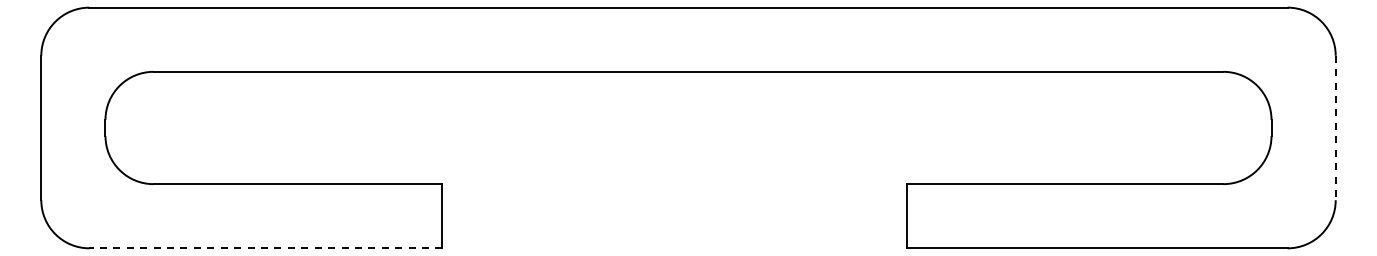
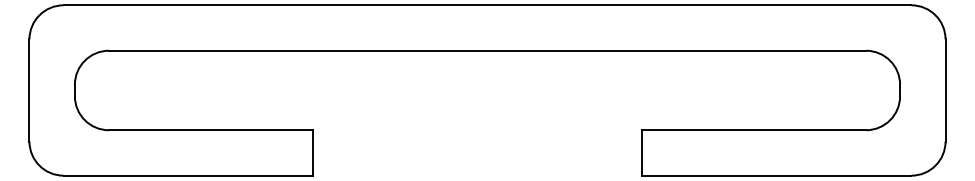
line: (1335, 128) -> (945, 90), dashed -> solid
line: (265, 248) -> (188, 175), dashed -> solid

